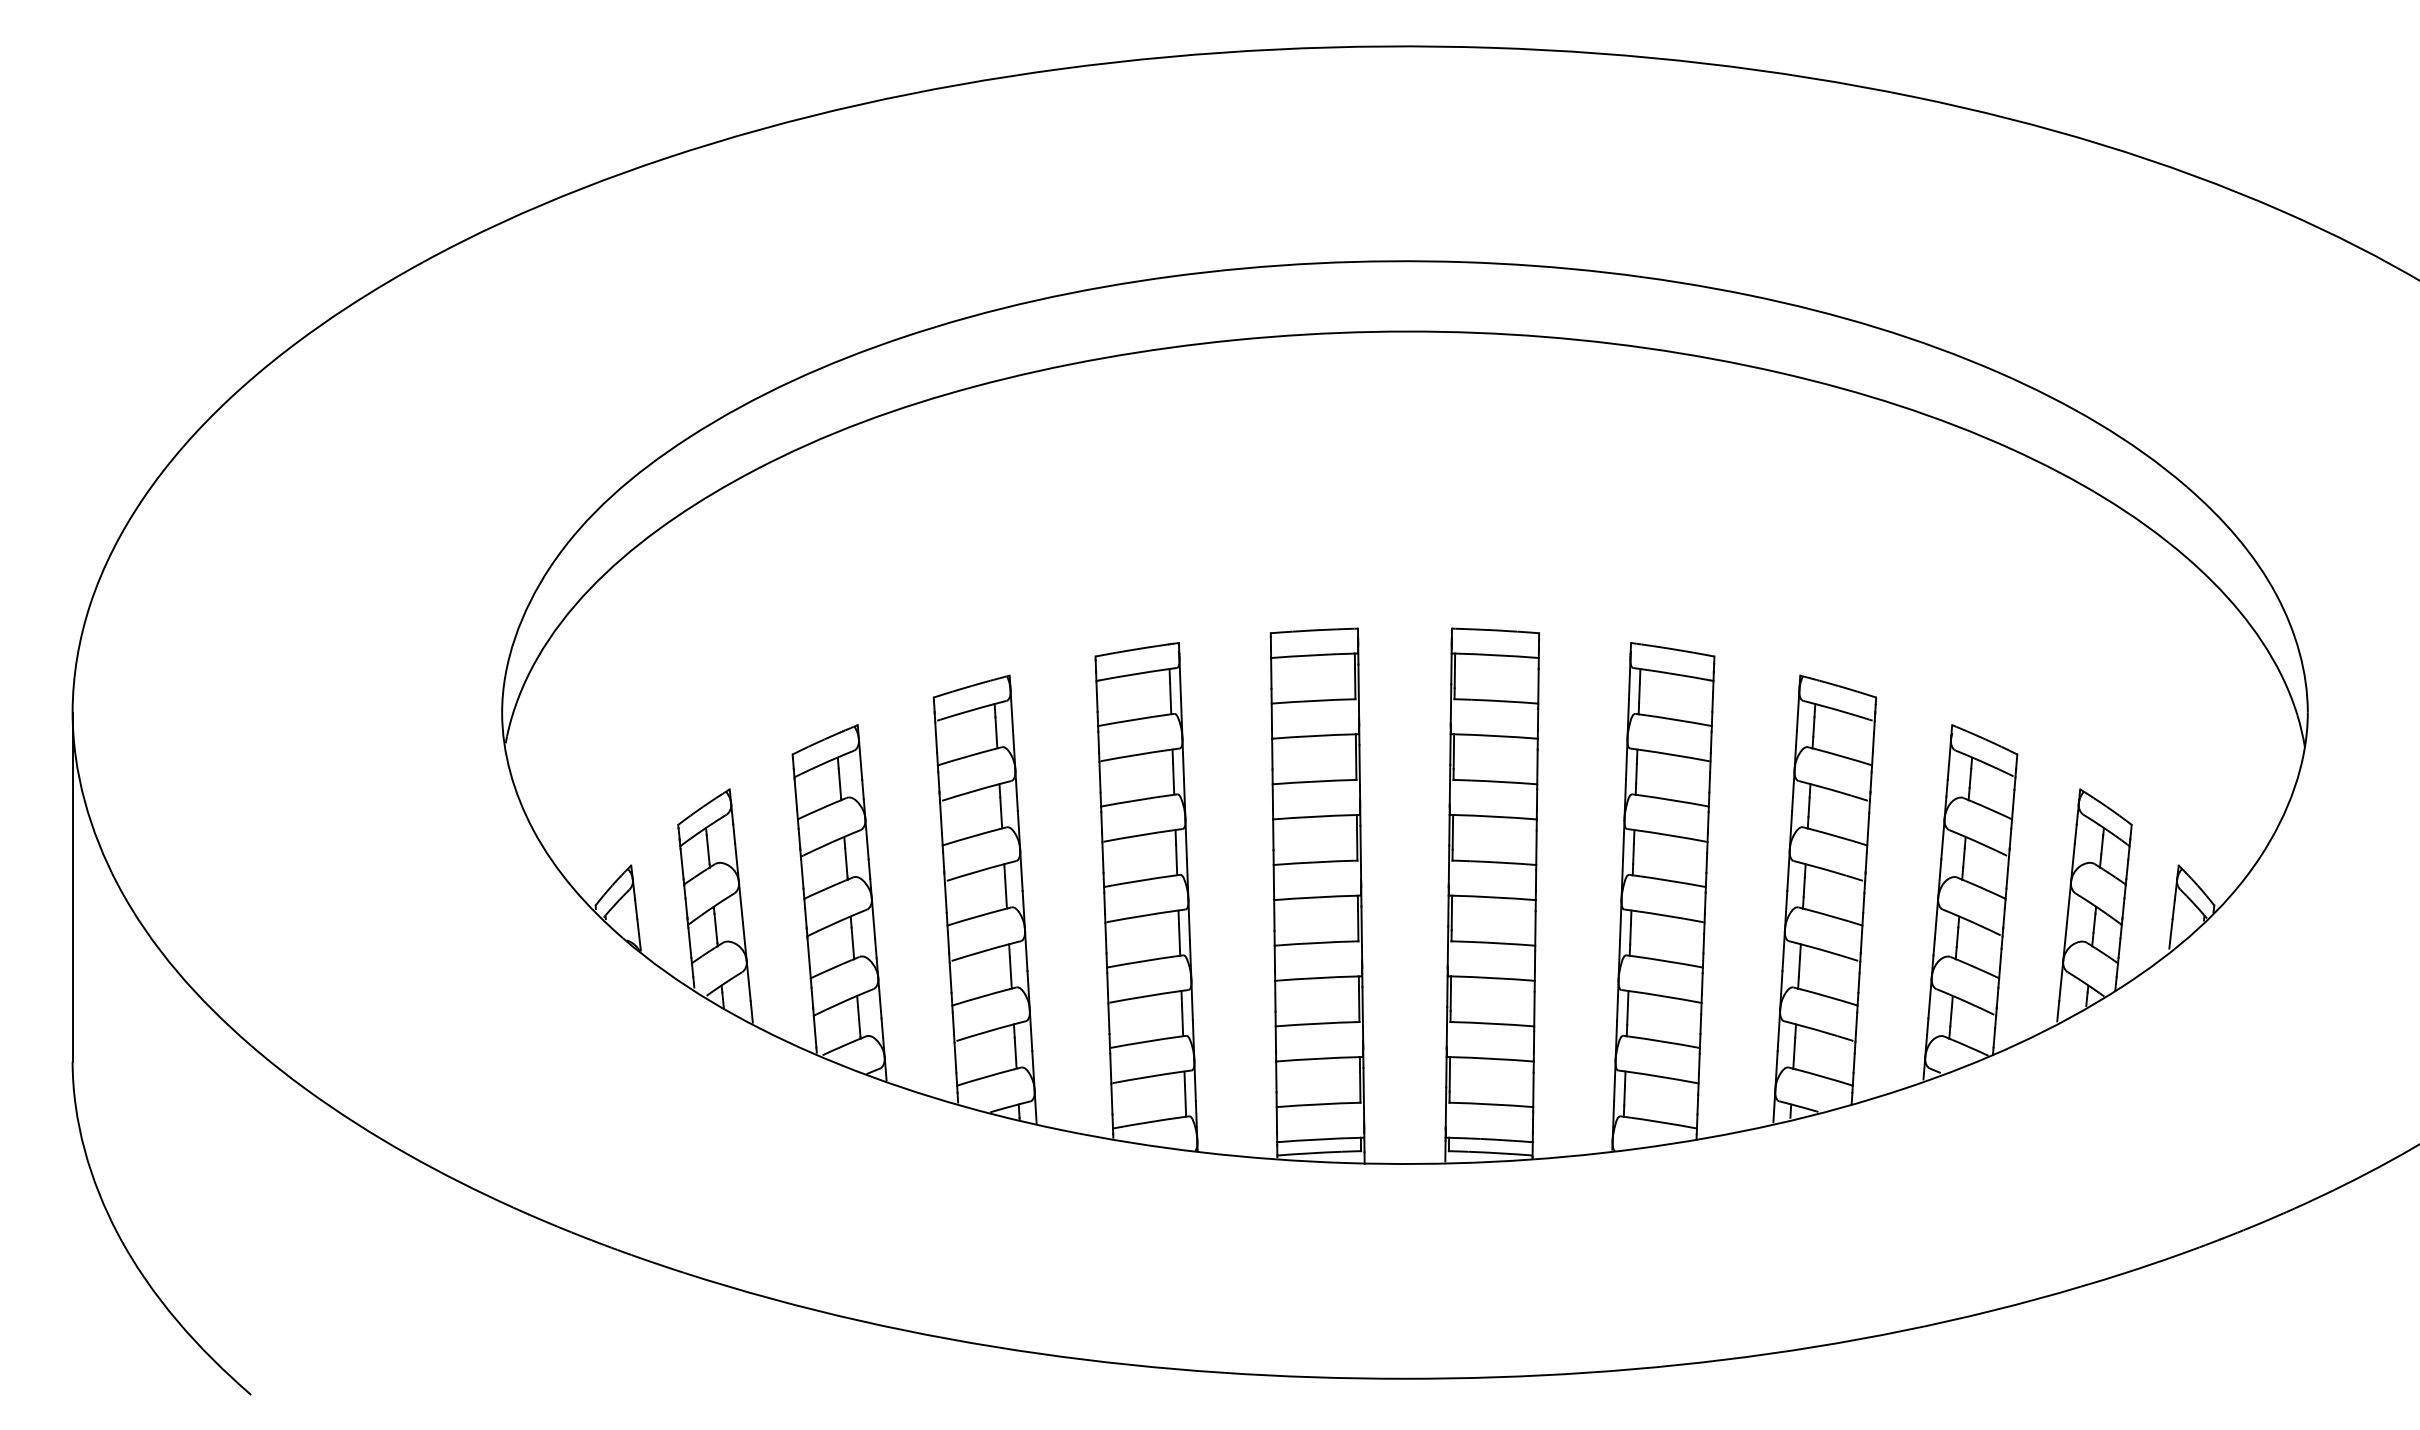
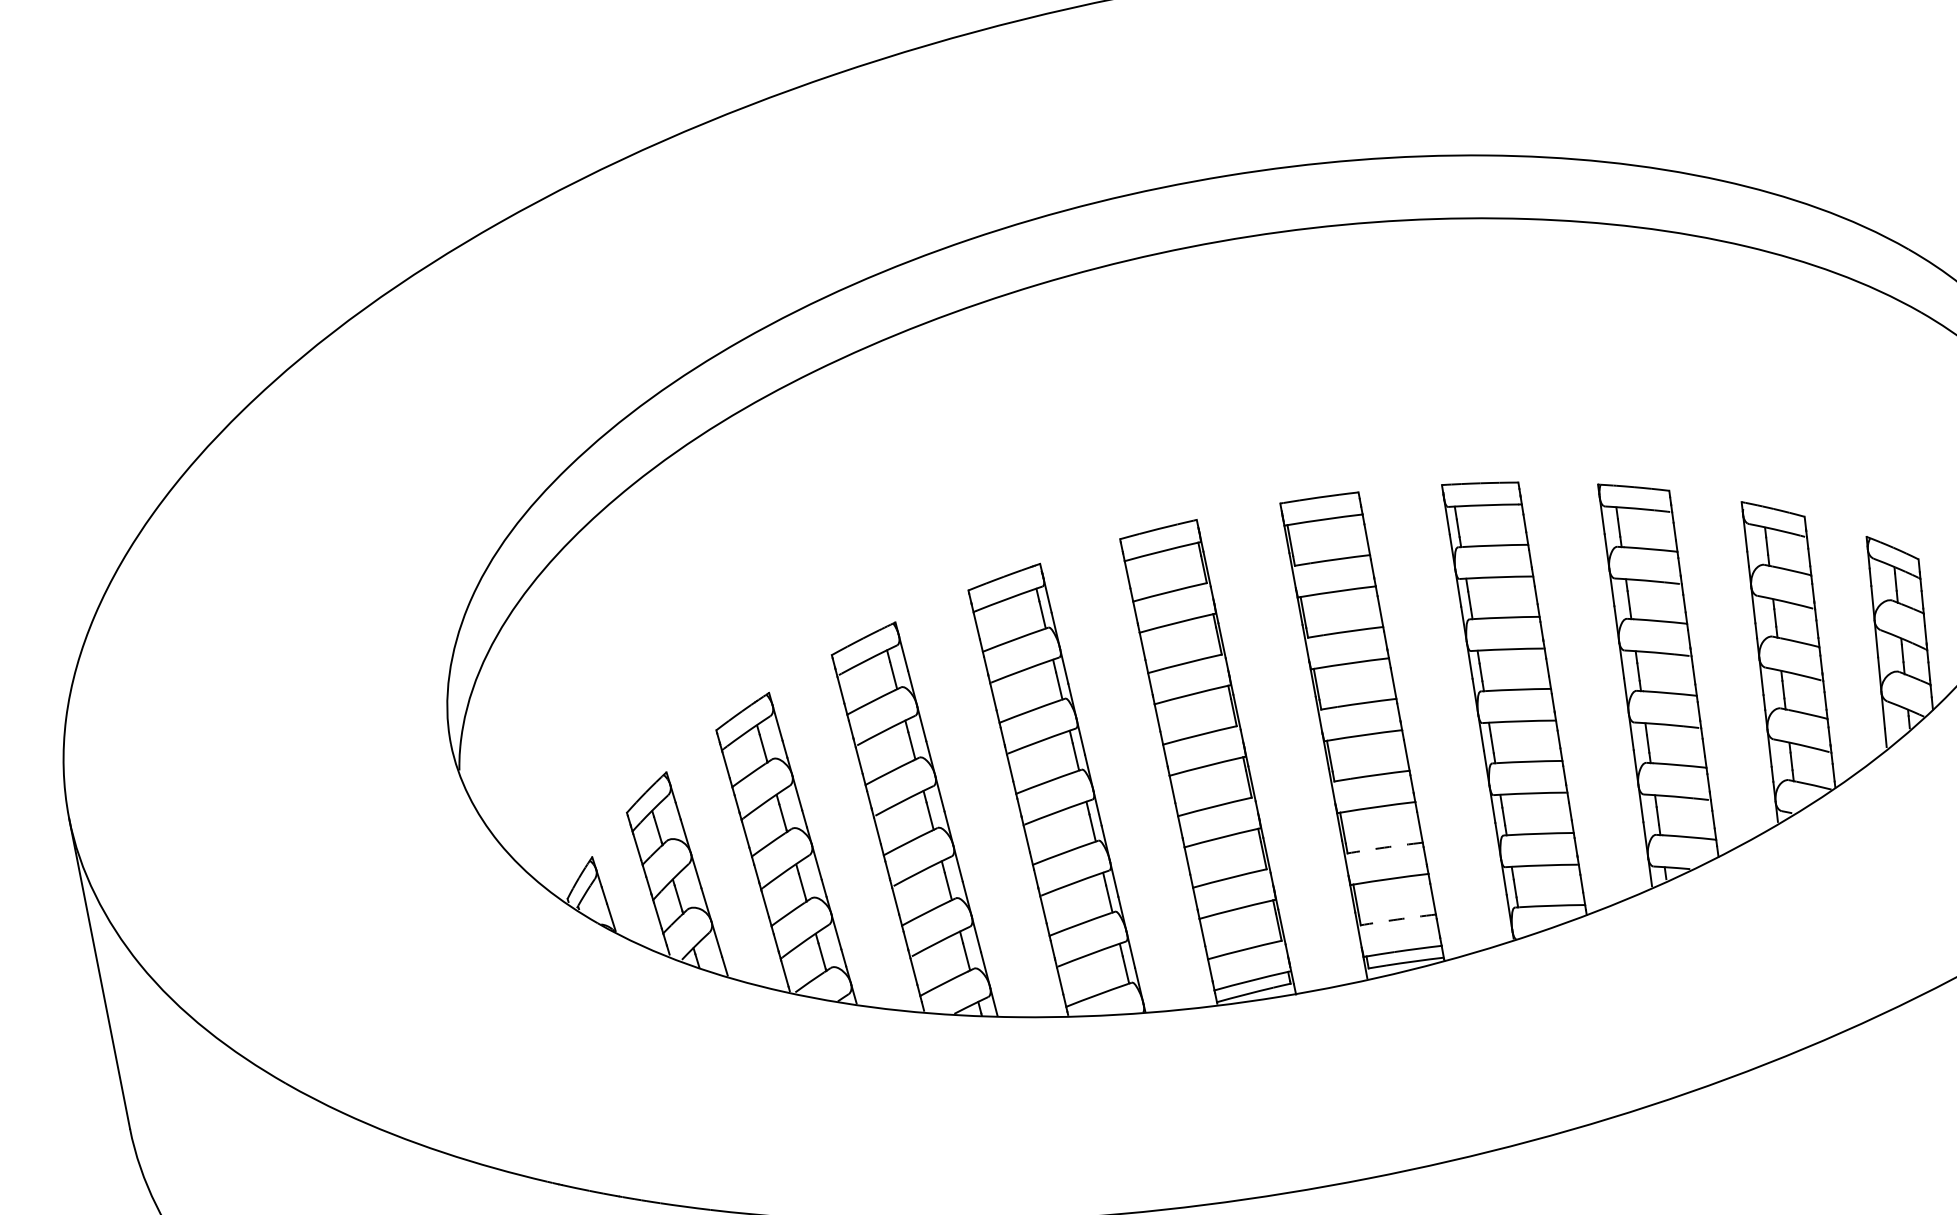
arc: (1491, 1023) -> (1384, 847), solid -> dashed
arc: (1490, 1104) -> (1397, 919), solid -> dashed

